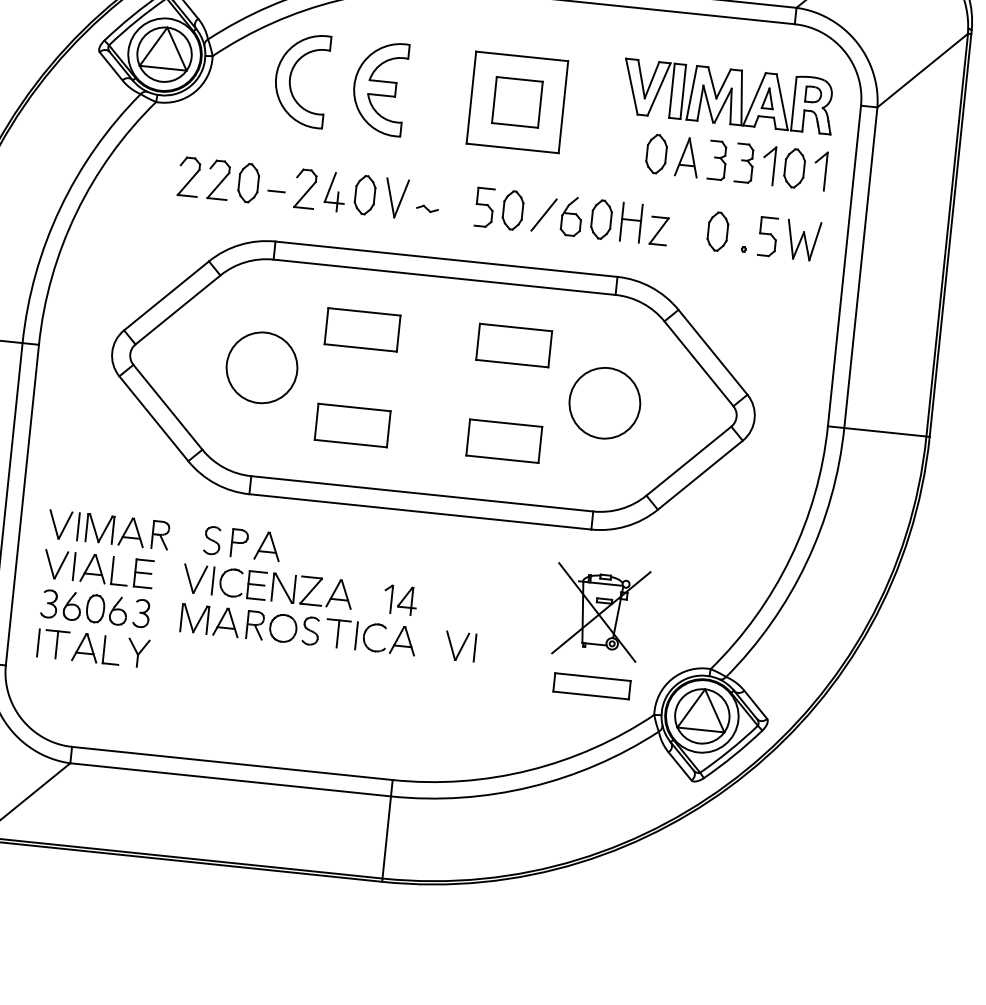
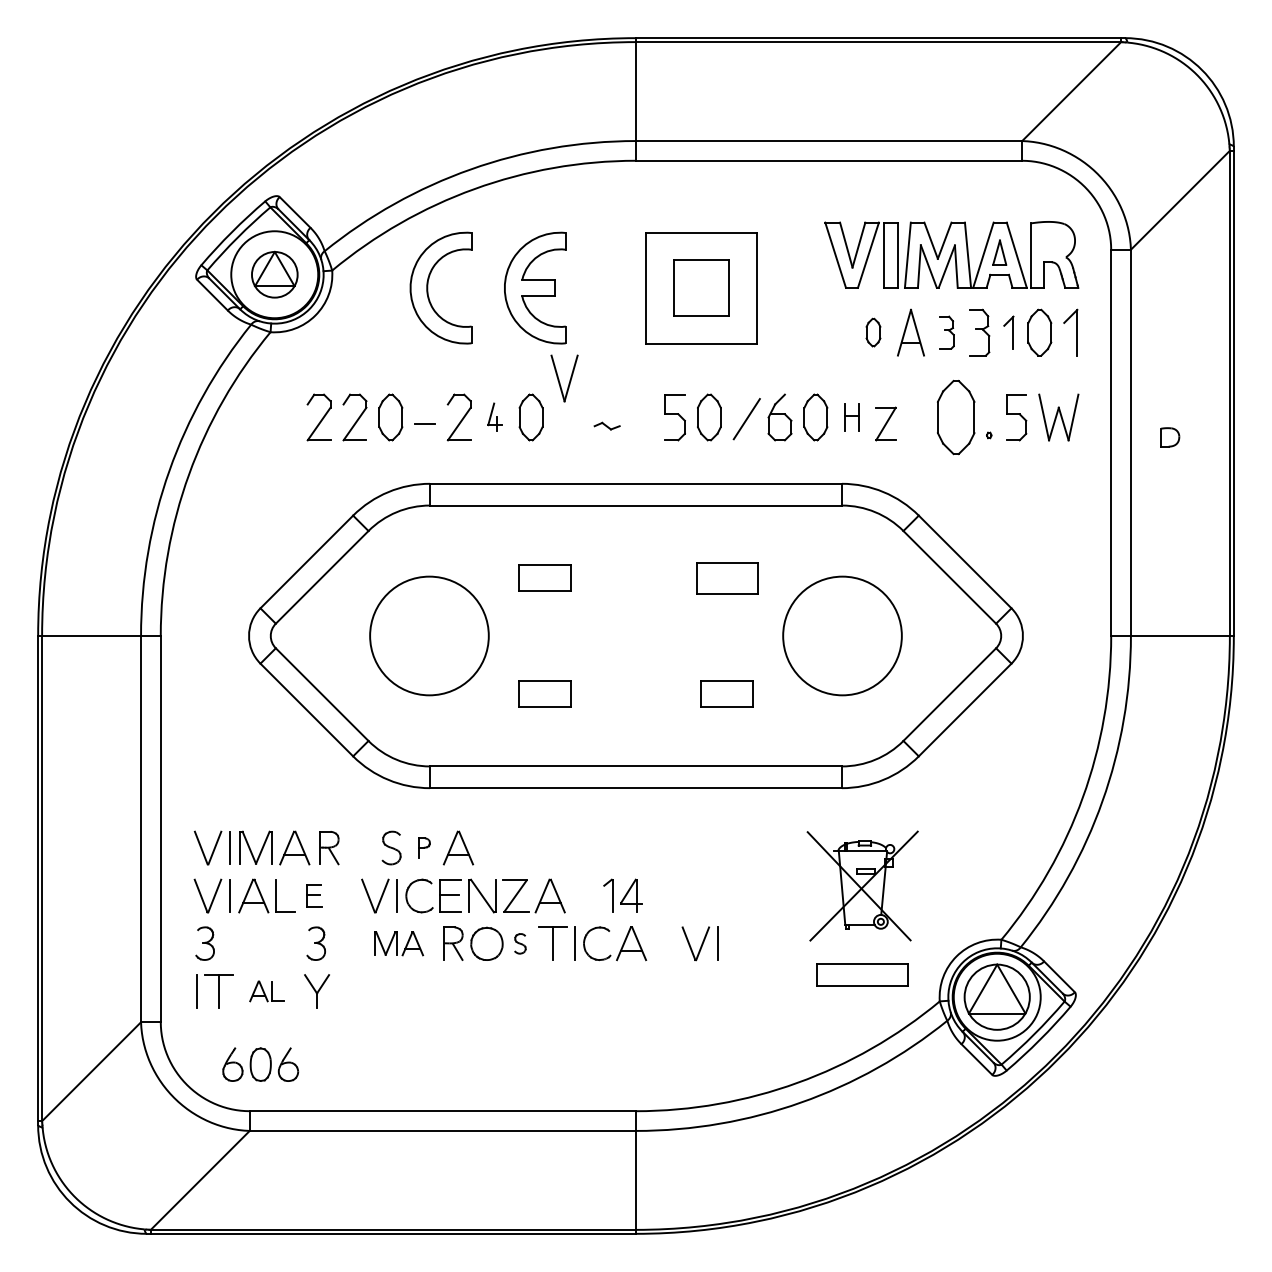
part: (164, 54) -> (274, 274), size x0.7
part: (813, 94) -> (1170, 437), moved
part: (656, 154) -> (873, 332), size x0.6
part: (717, 160) -> (946, 332), size x0.7
part: (768, 165) -> (1008, 332), size x0.7
part: (334, 191) -> (494, 416), size x0.6
part: (396, 198) -> (564, 378), moved
part: (631, 222) -> (851, 417), size x0.6
part: (717, 231) -> (955, 417), size x1.6
part: (362, 329) -> (544, 578), size x0.6
part: (514, 345) -> (727, 578), size x0.7
circle: (262, 367) -> (429, 635), size x1.4
circle: (604, 402) -> (842, 635), size x1.4
part: (352, 425) -> (544, 693), size x0.6
part: (504, 441) -> (727, 693), size x0.6
part: (239, 542) -> (424, 847), size x0.6
part: (144, 573) -> (314, 895), size x0.7
part: (95, 608) -> (260, 1064), moved
part: (209, 620) -> (398, 943), size x0.7
part: (311, 630) -> (520, 943), size x0.6
part: (96, 648) -> (266, 991), size x0.6

